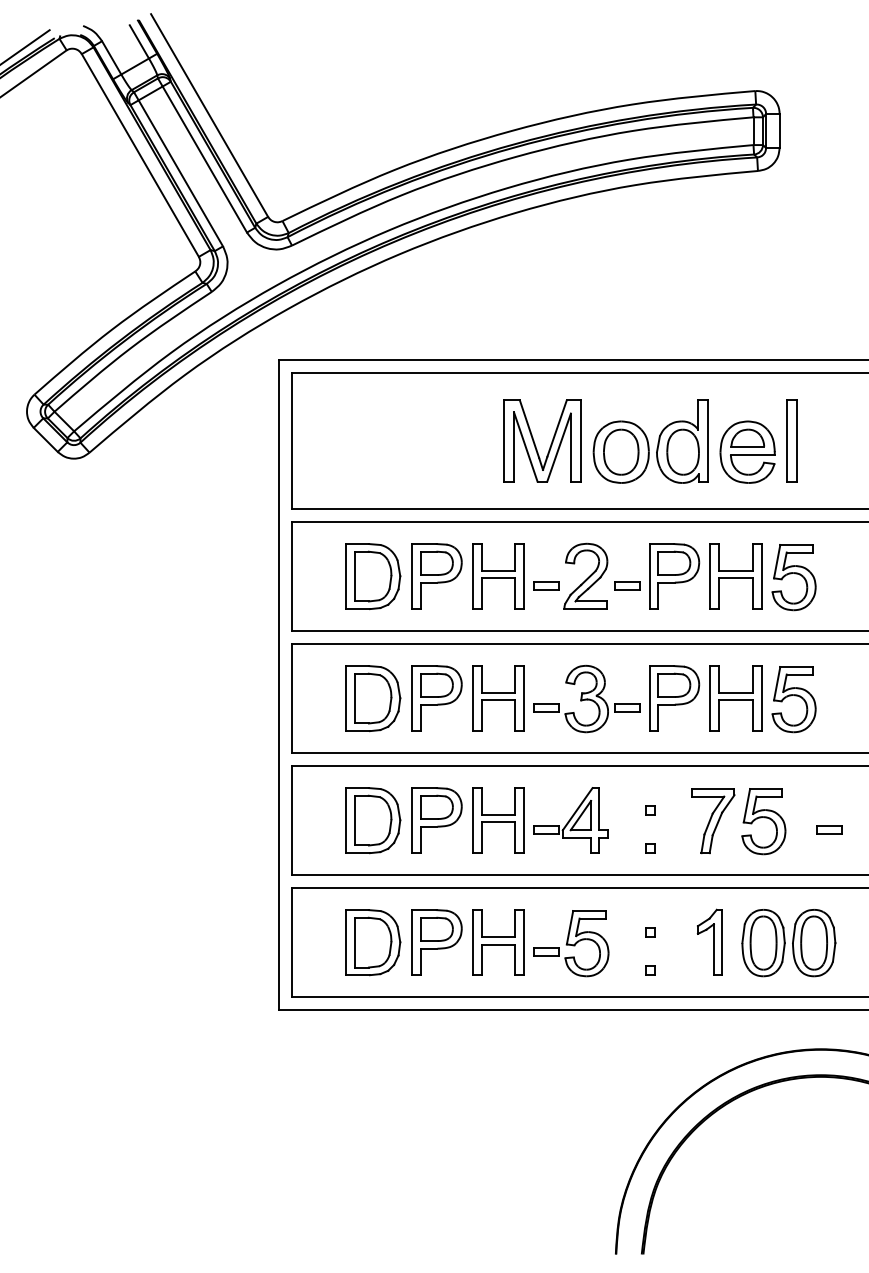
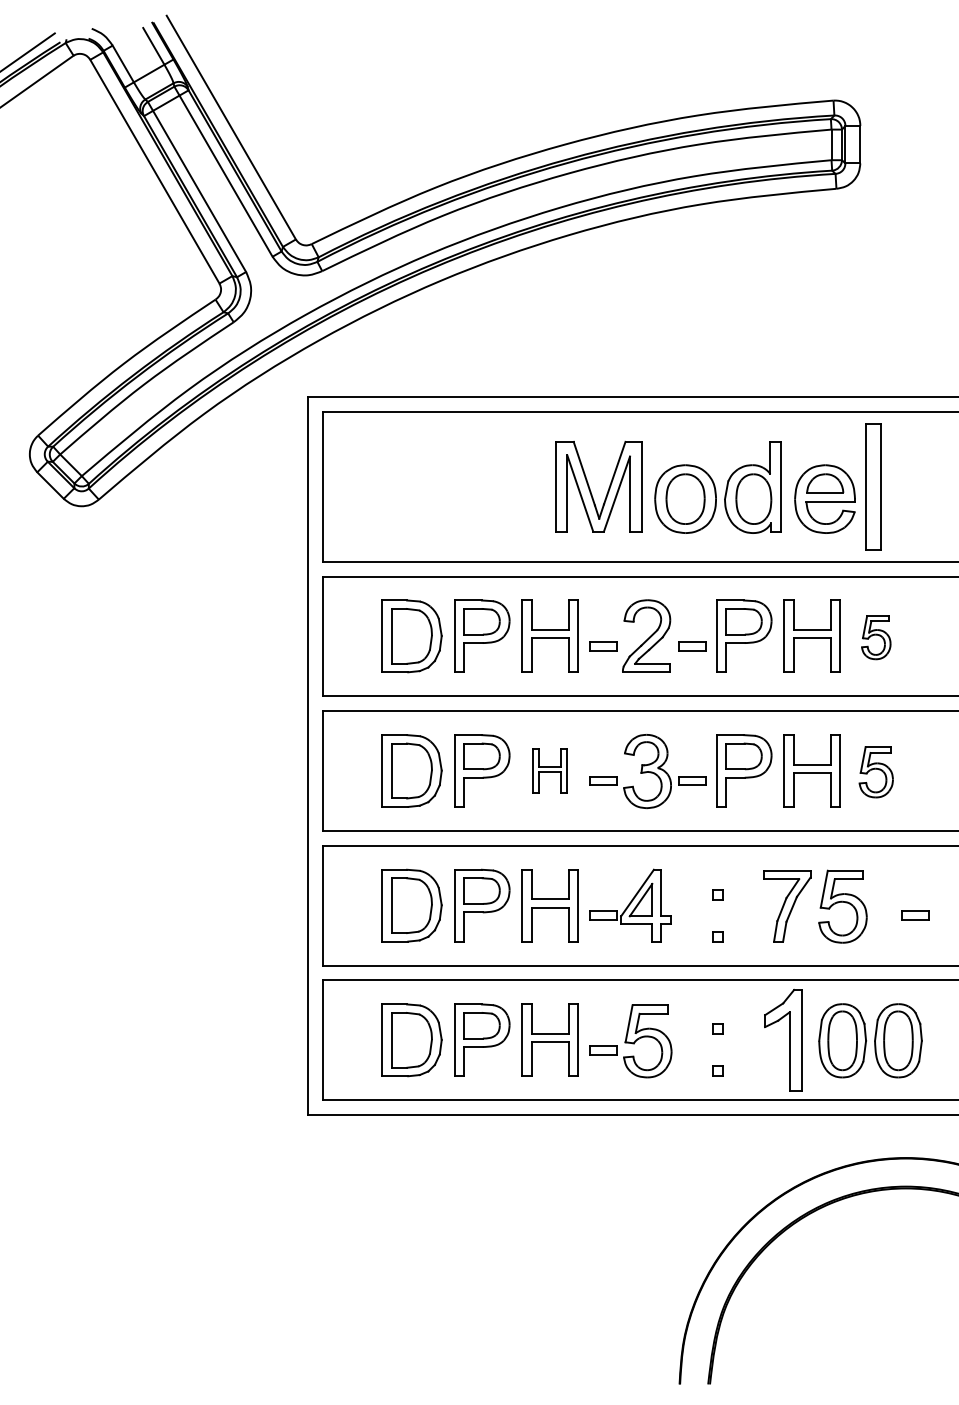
part: (791, 440) -> (873, 486), size x1.4
part: (793, 577) -> (875, 637), size x0.6
part: (498, 698) -> (550, 770), size x0.6
part: (793, 699) -> (875, 772), size x0.7
part: (709, 941) -> (782, 1039), size x1.4

